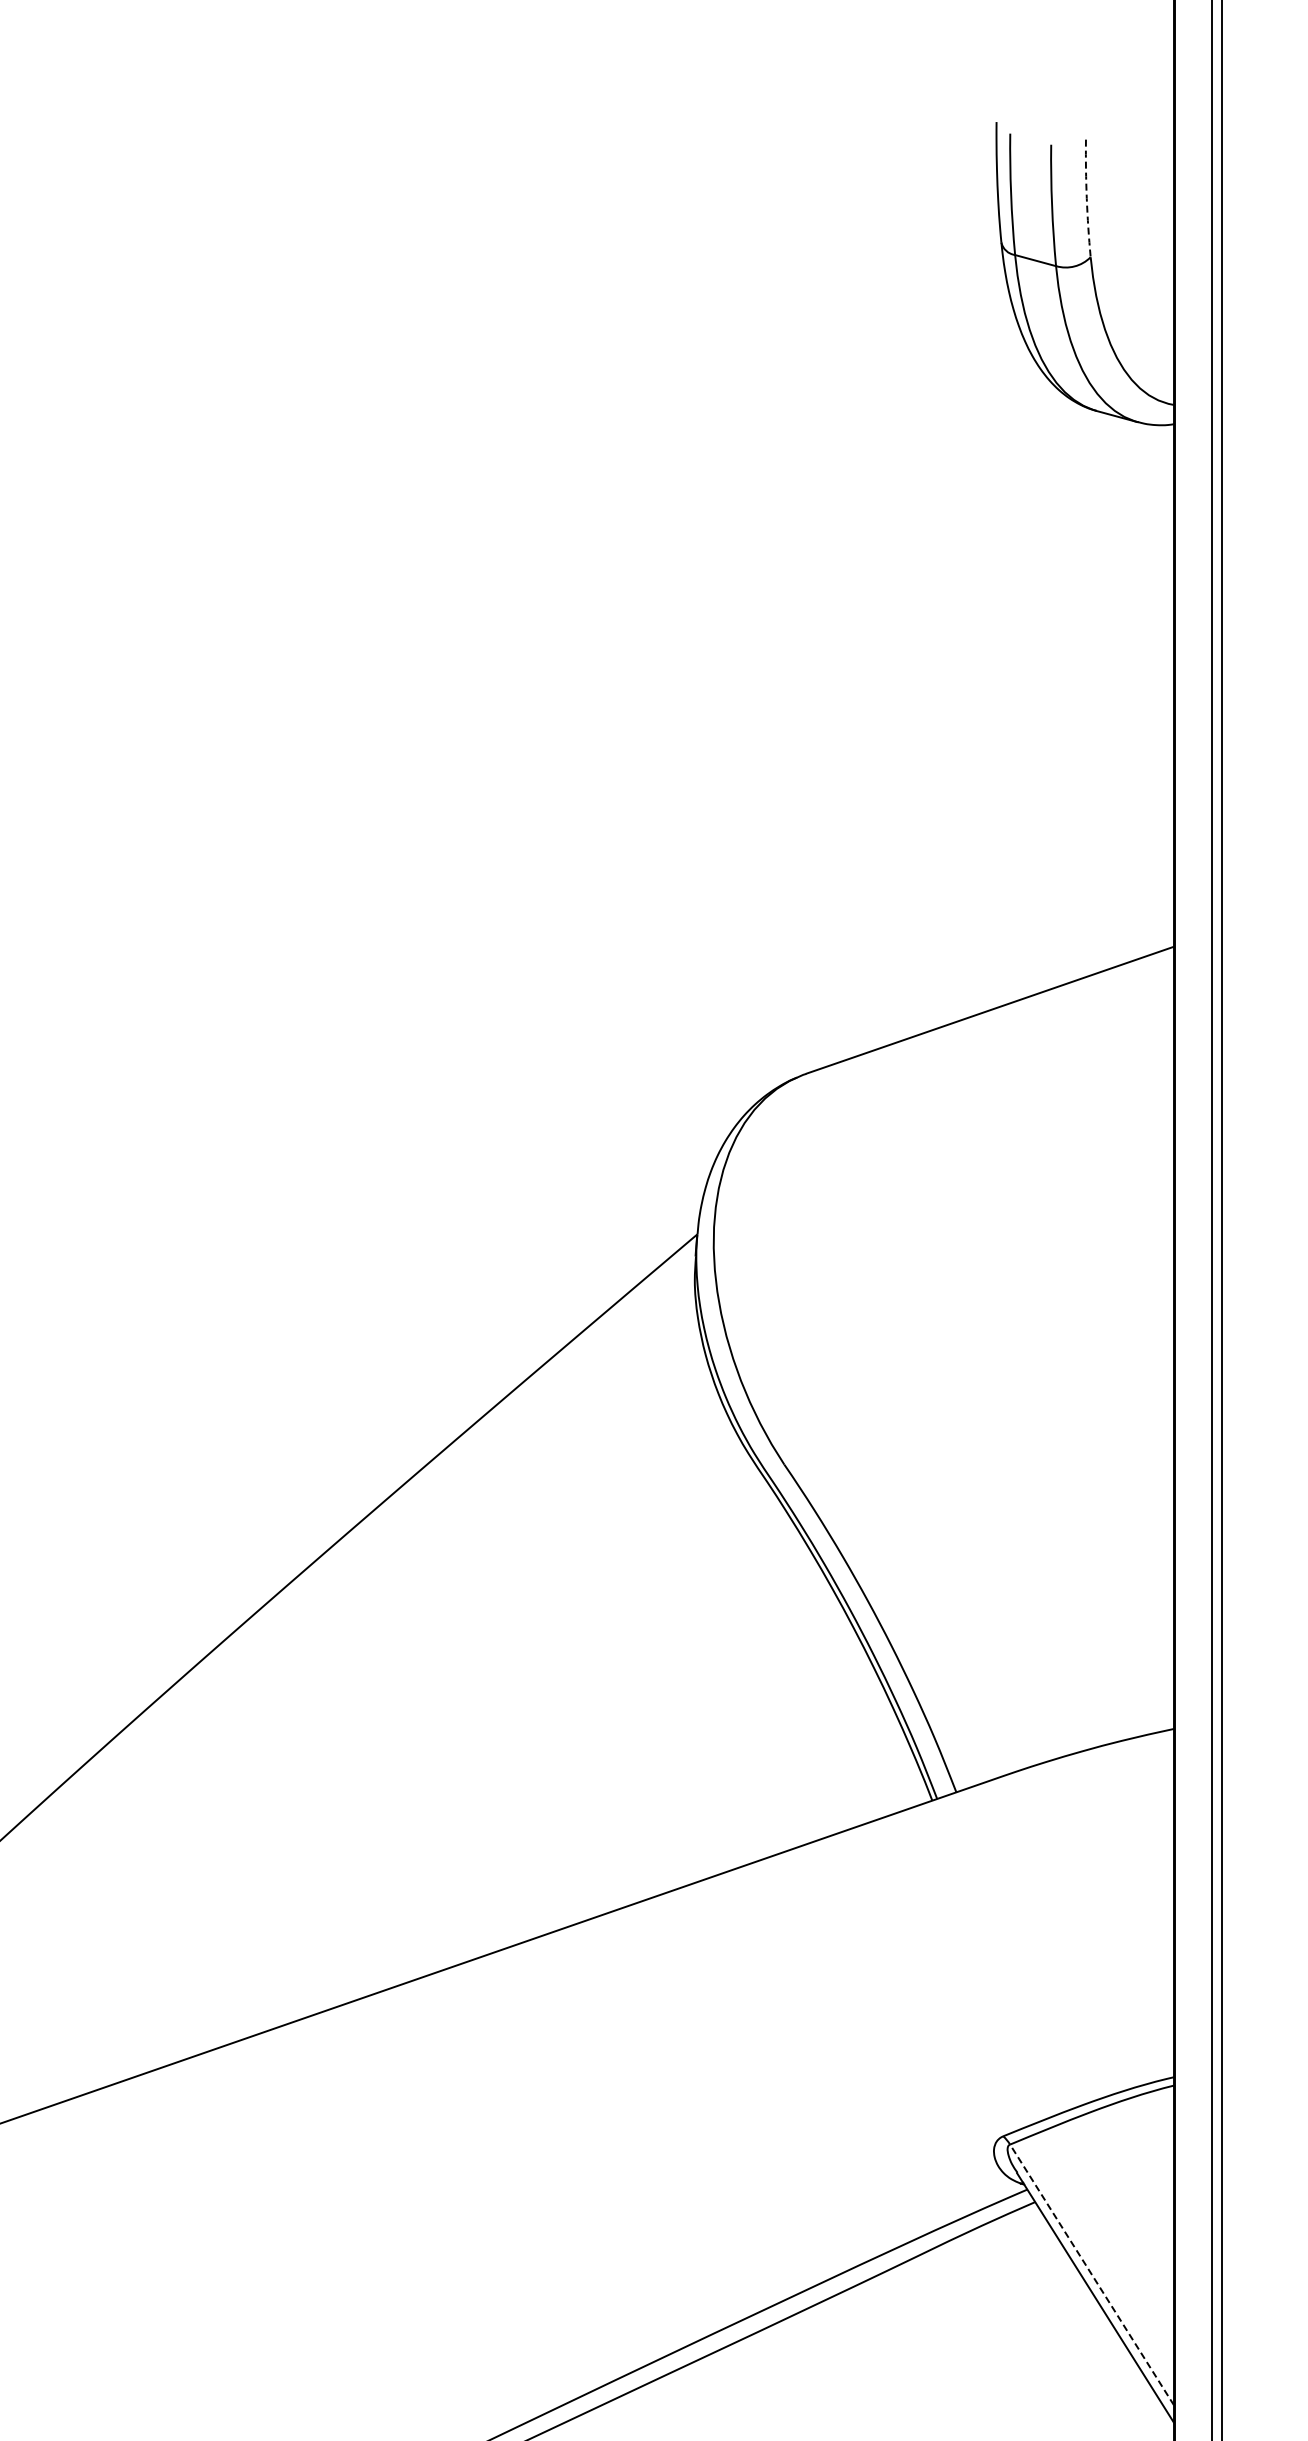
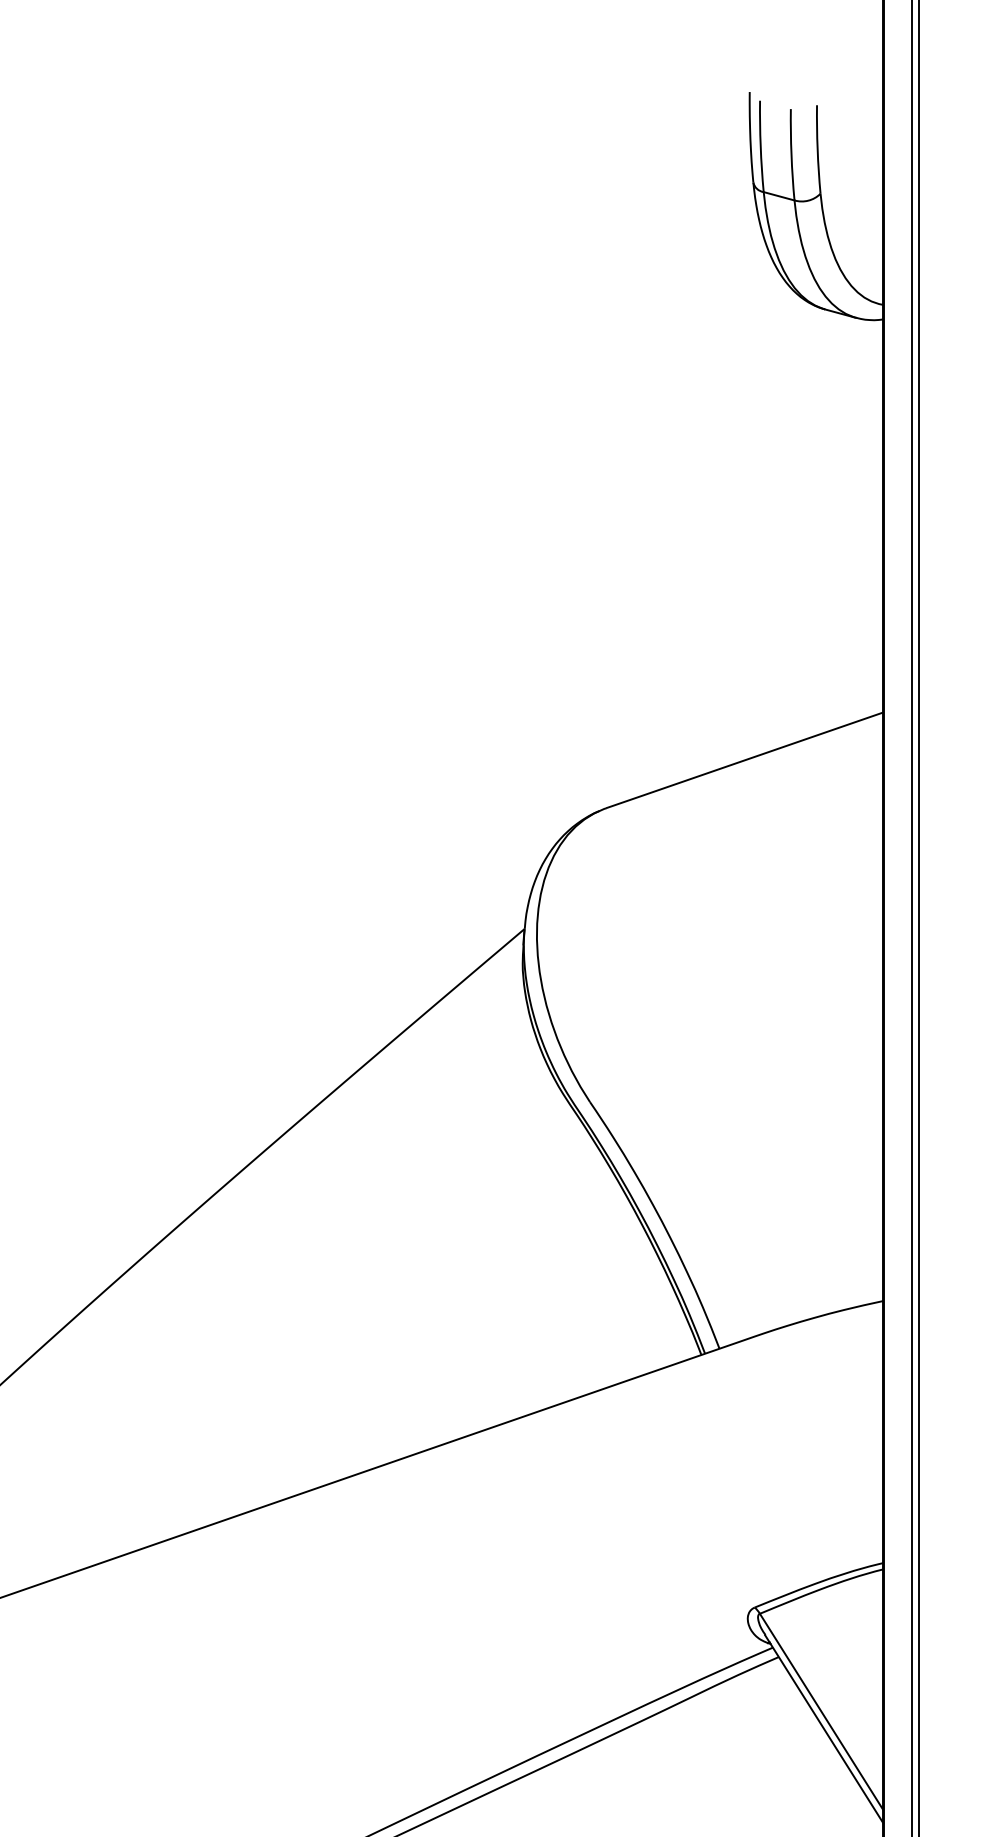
arc: (1086, 198) -> (817, 149), dashed -> solid
line: (1092, 2274) -> (821, 1711), dashed -> solid

